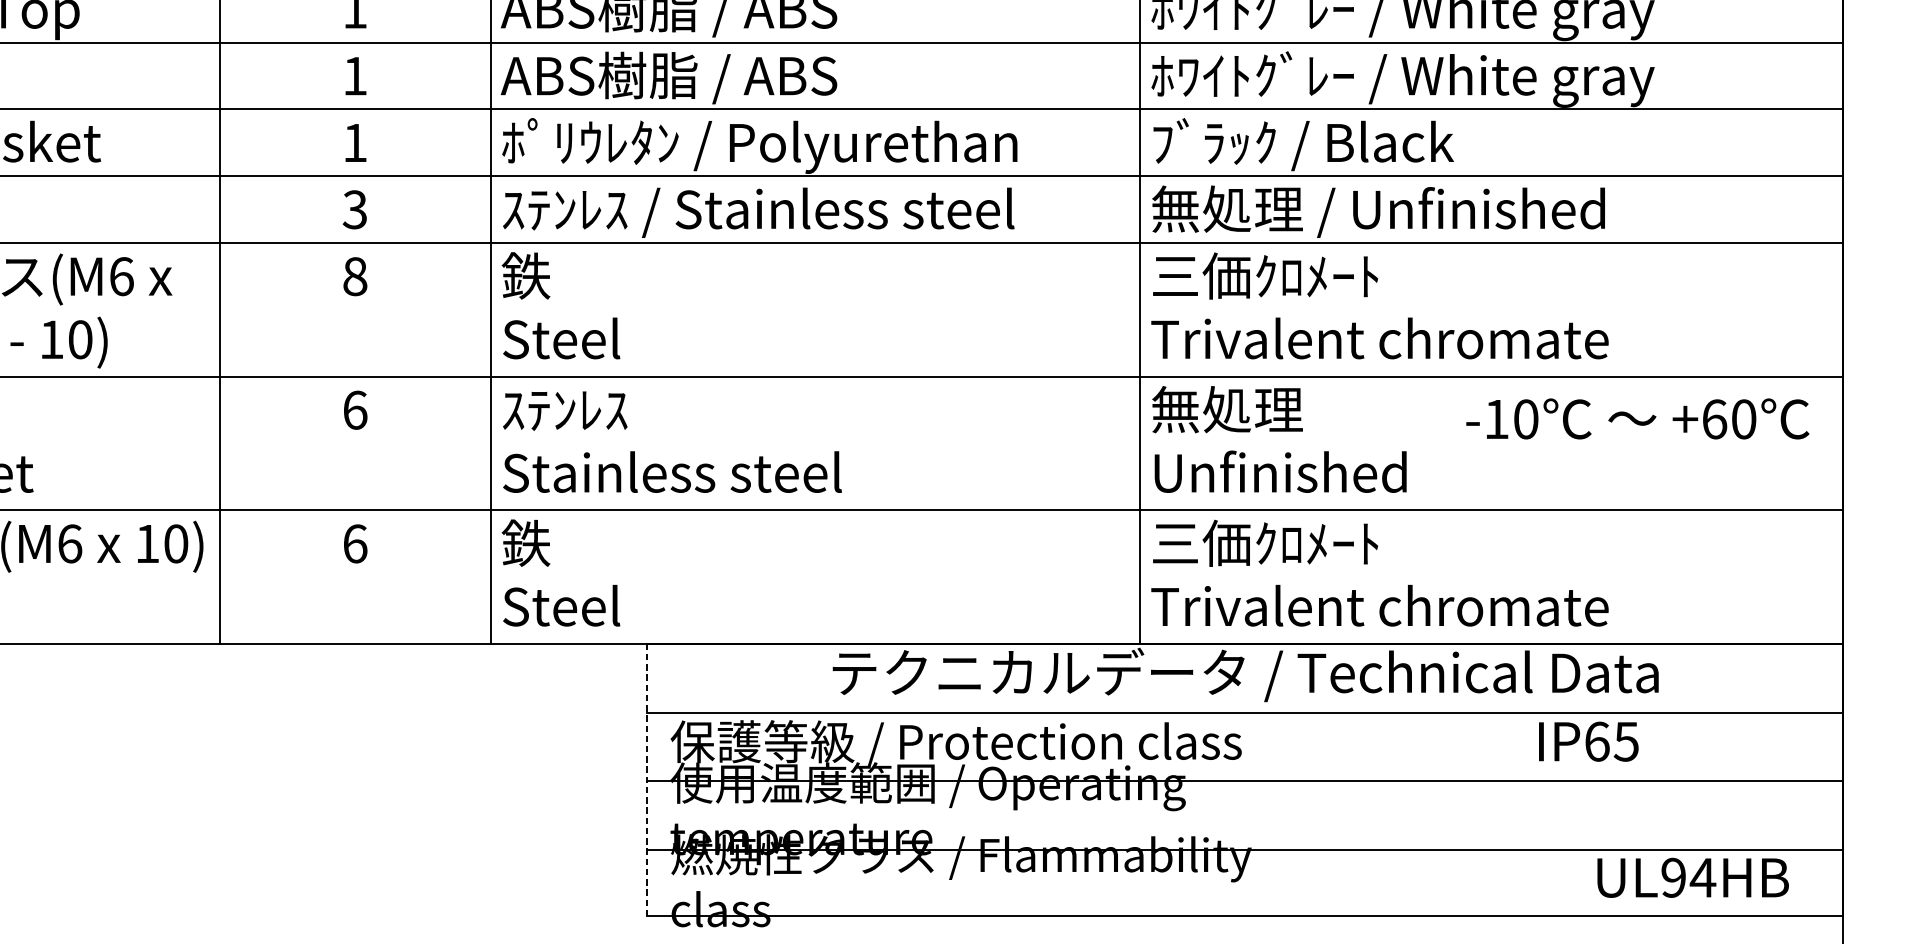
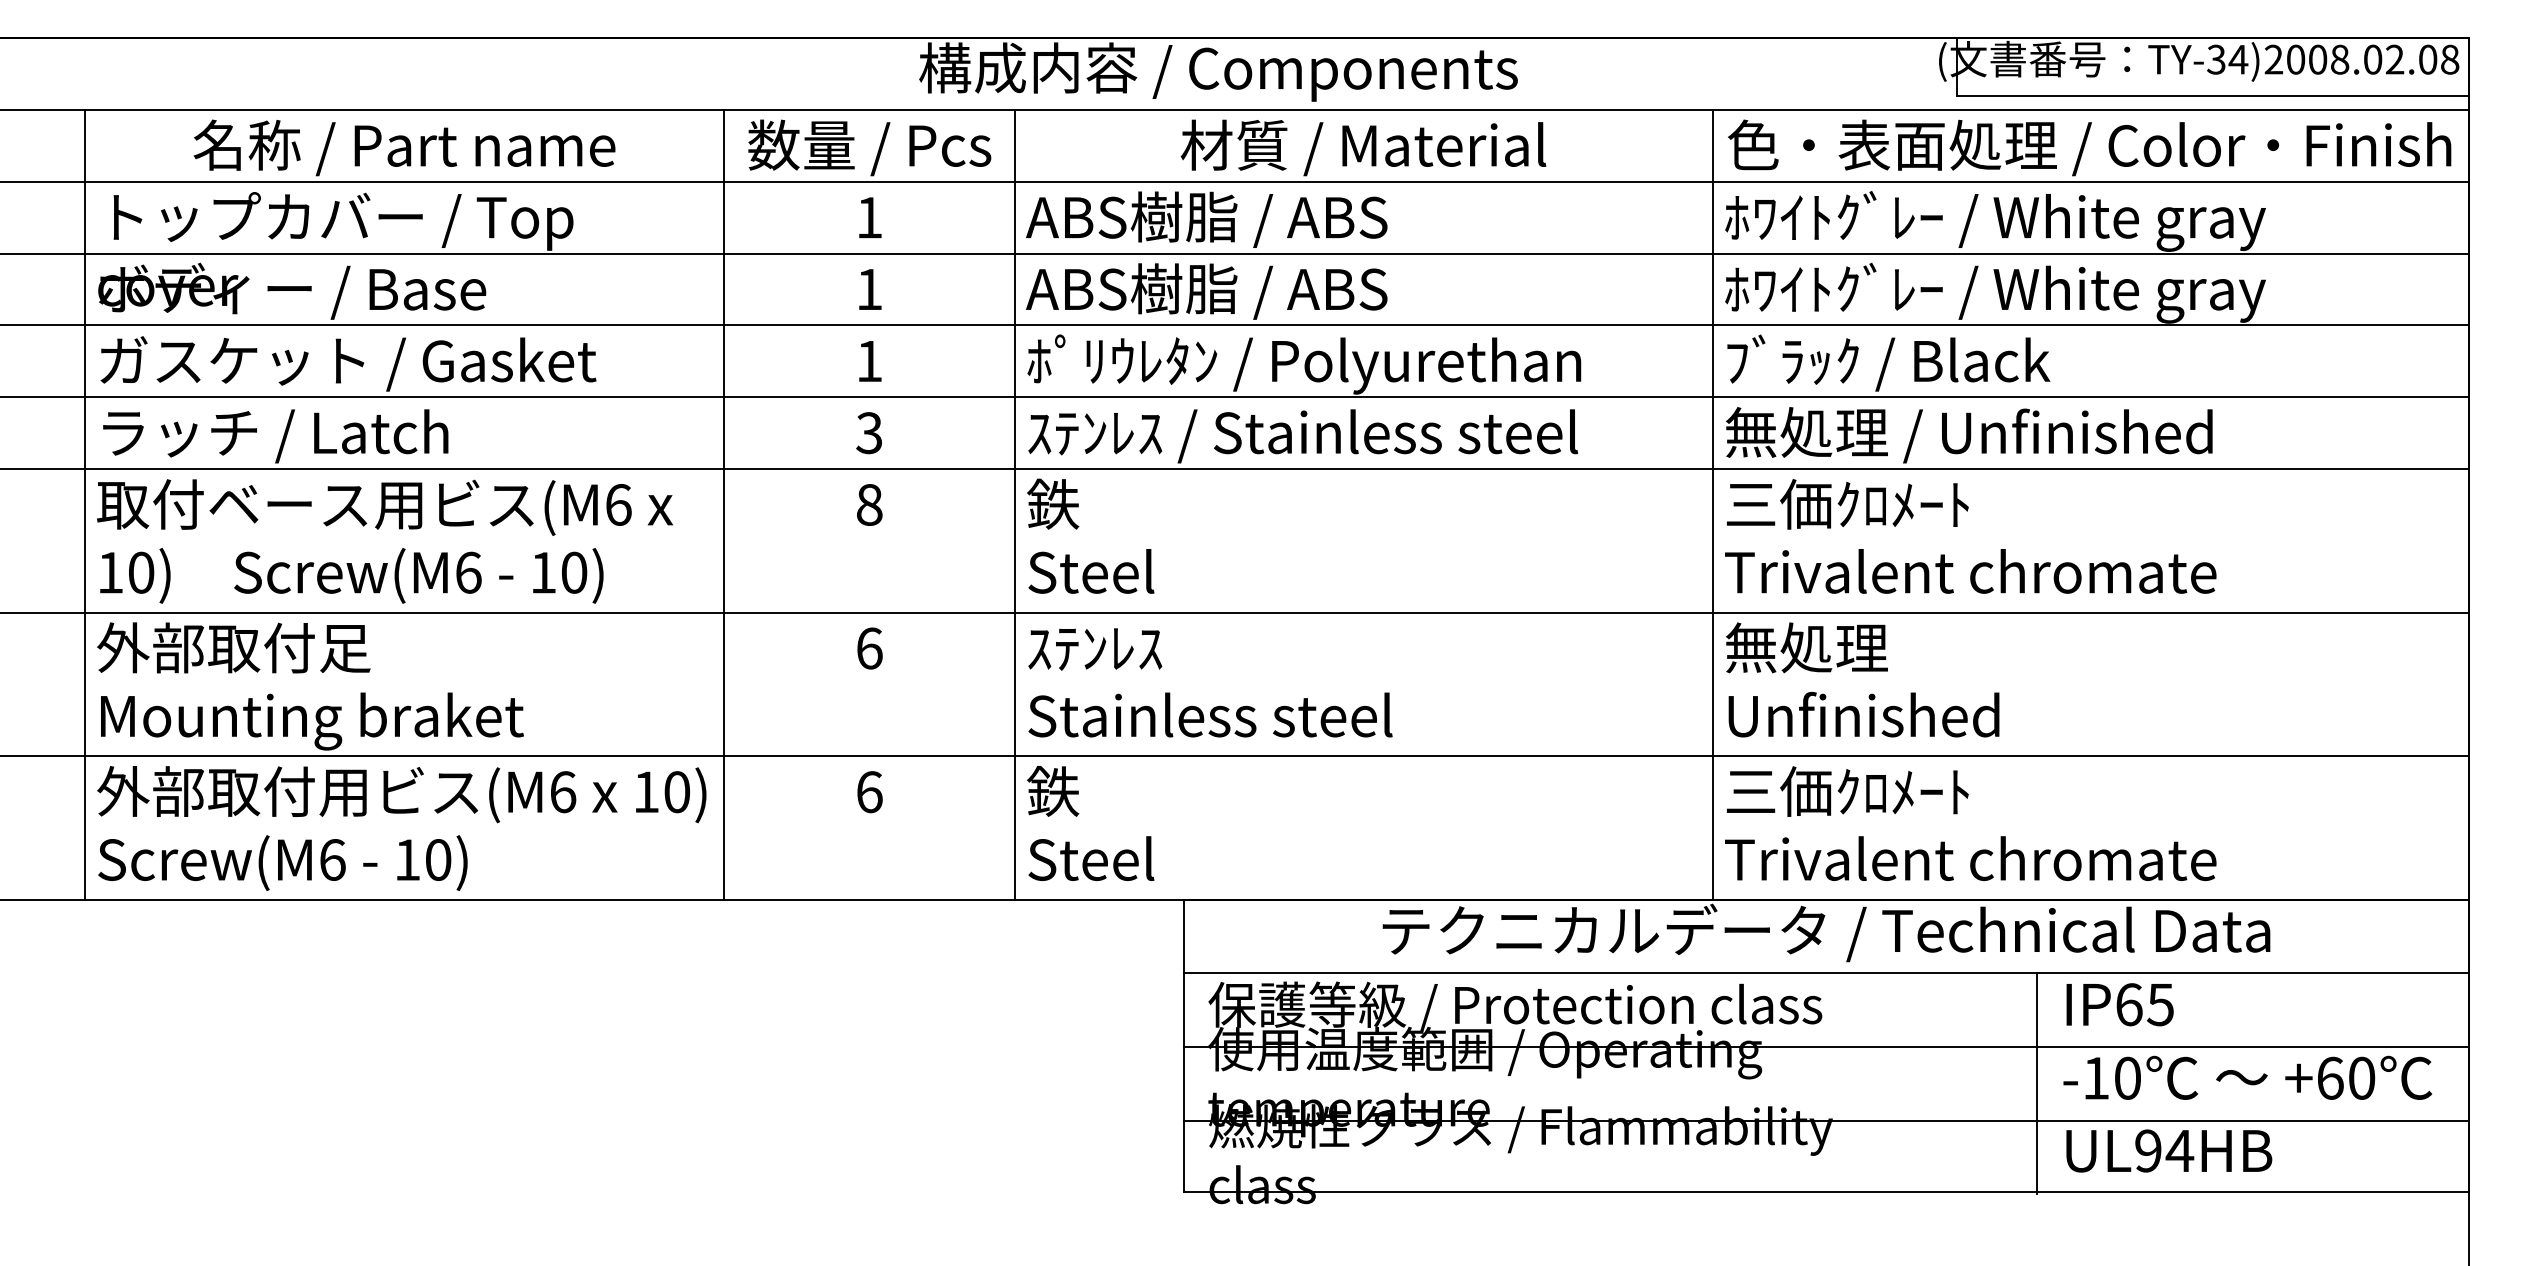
text: (1637, 418) -> (2247, 1077), moved
text: (1588, 741) -> (2119, 1004), moved
line: (647, 779) -> (1183, 1045), dashed -> solid
line: (1442, 815) -> (2037, 1083), added
text: (1693, 877) -> (2169, 1150), moved

